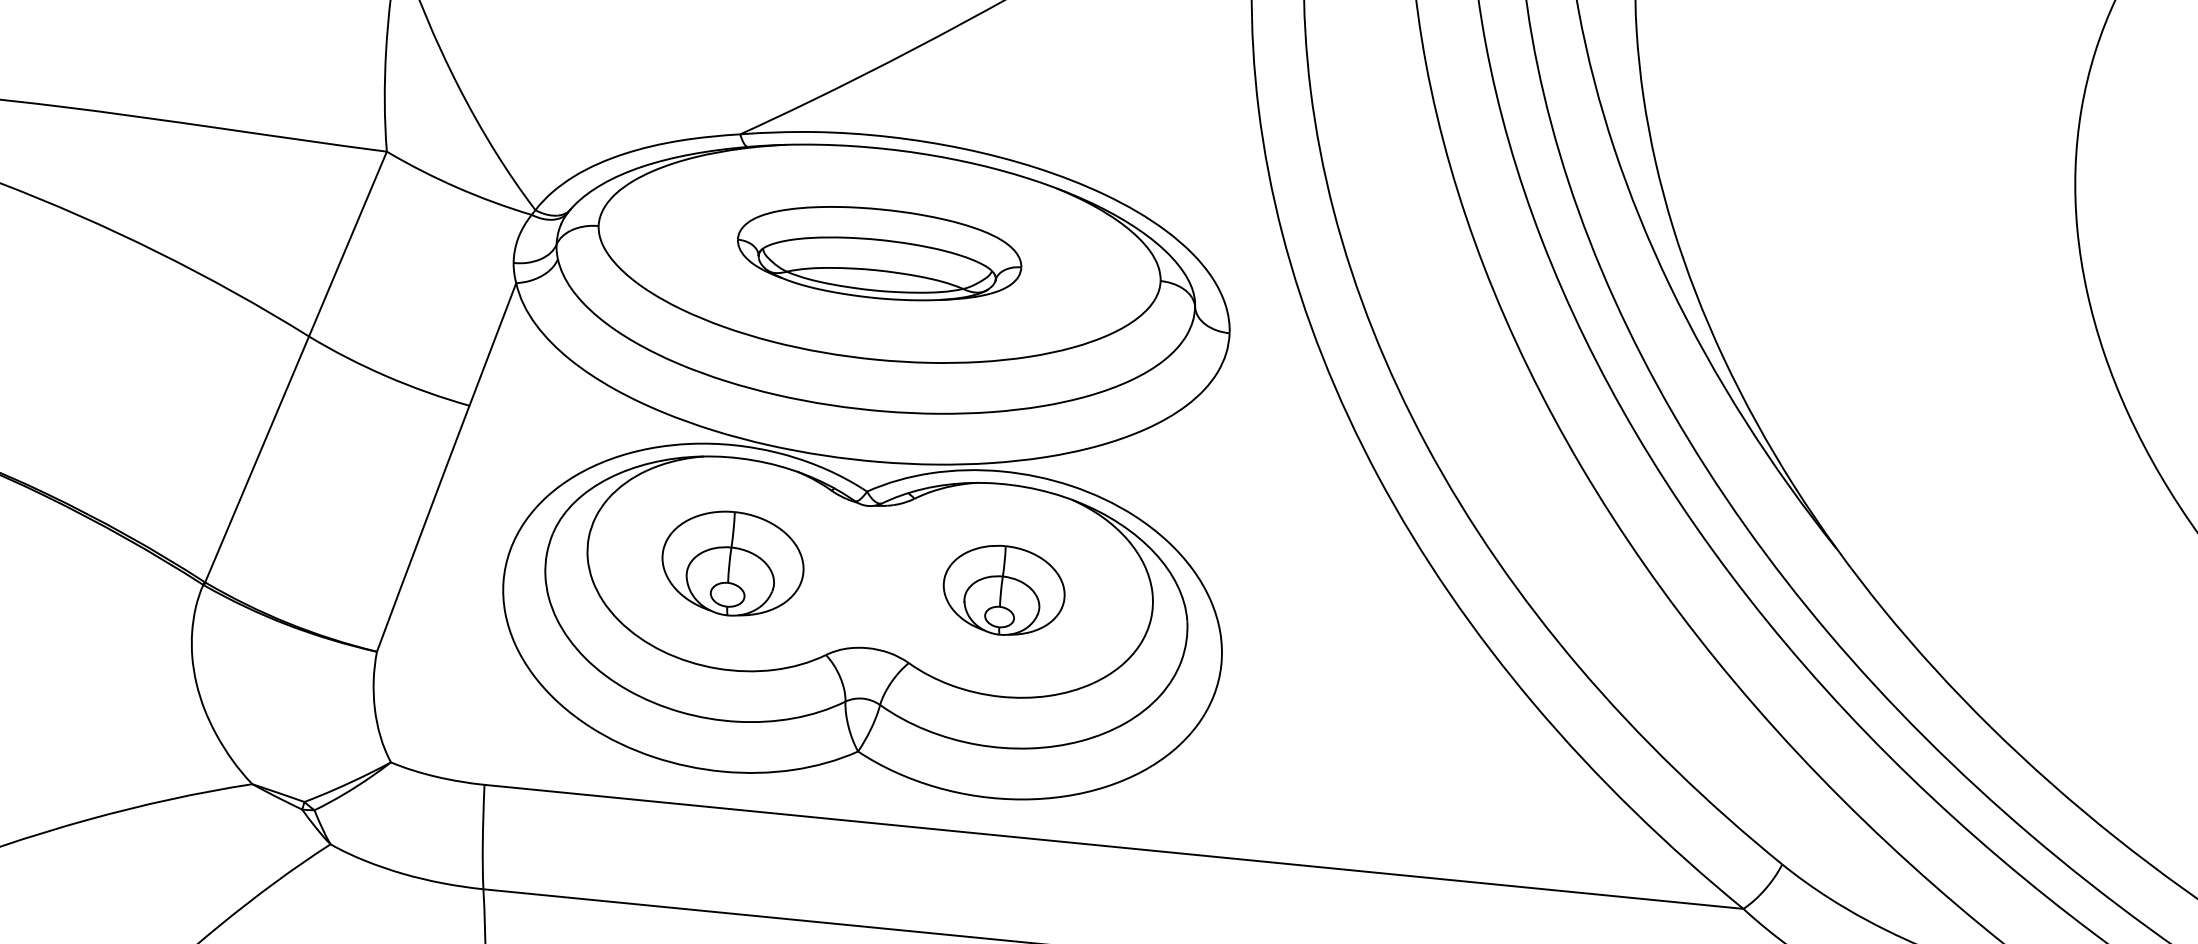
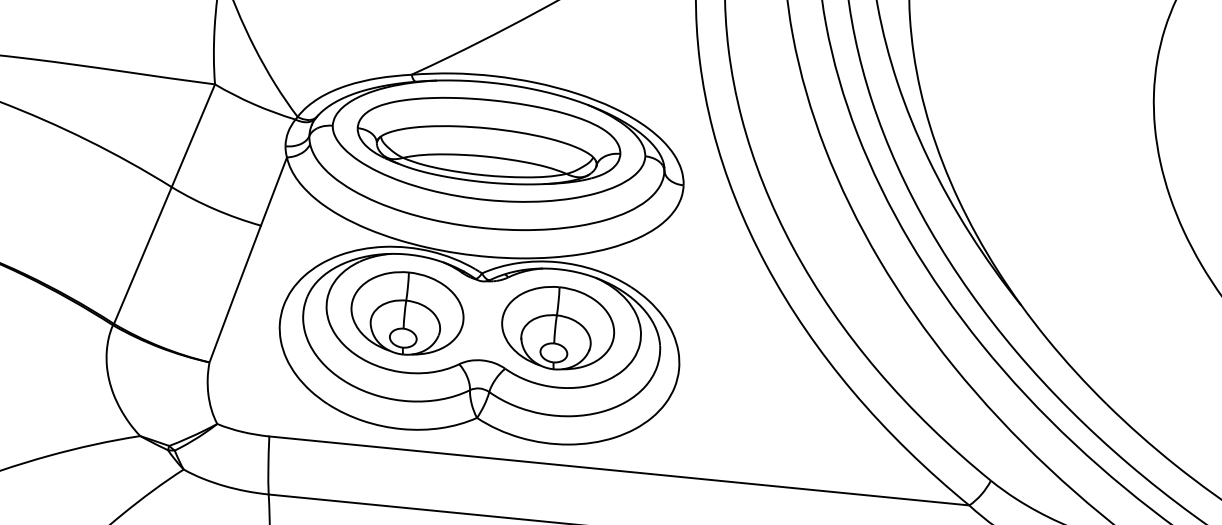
part: (878, 252) -> (488, 140), size x1.67
part: (733, 563) -> (407, 313), size x1.43
part: (1004, 590) -> (558, 328), size x1.67

